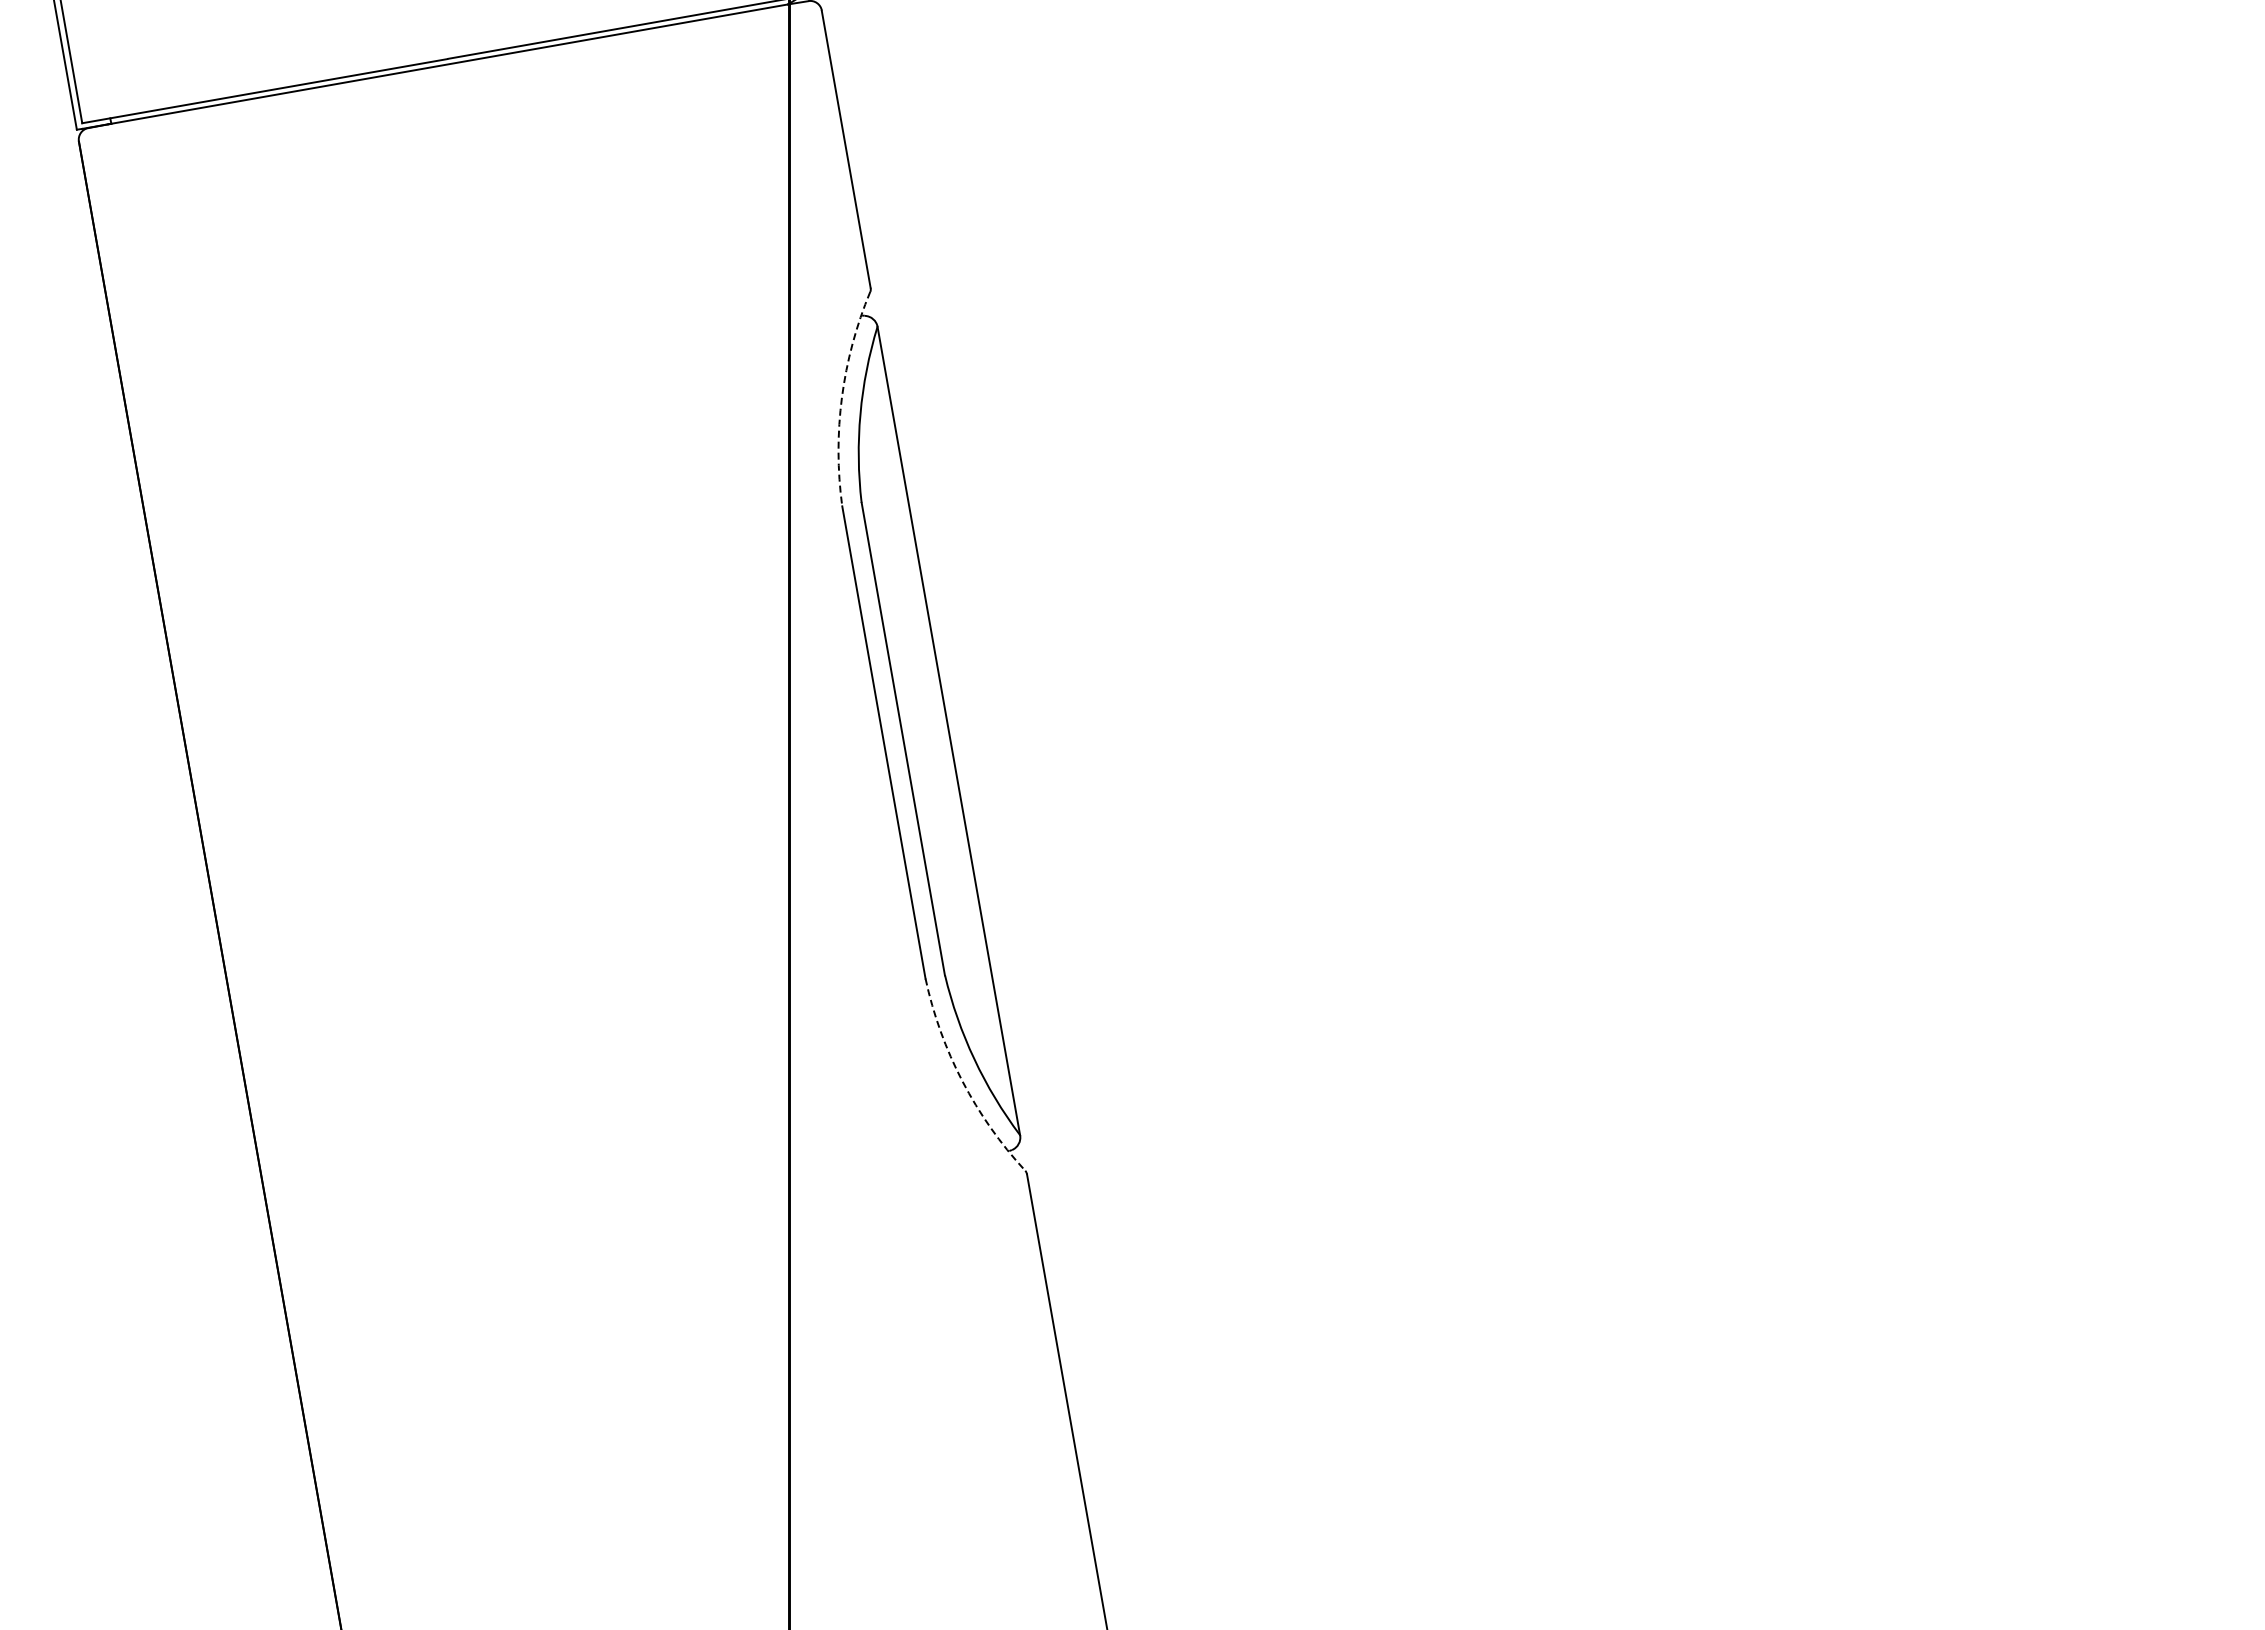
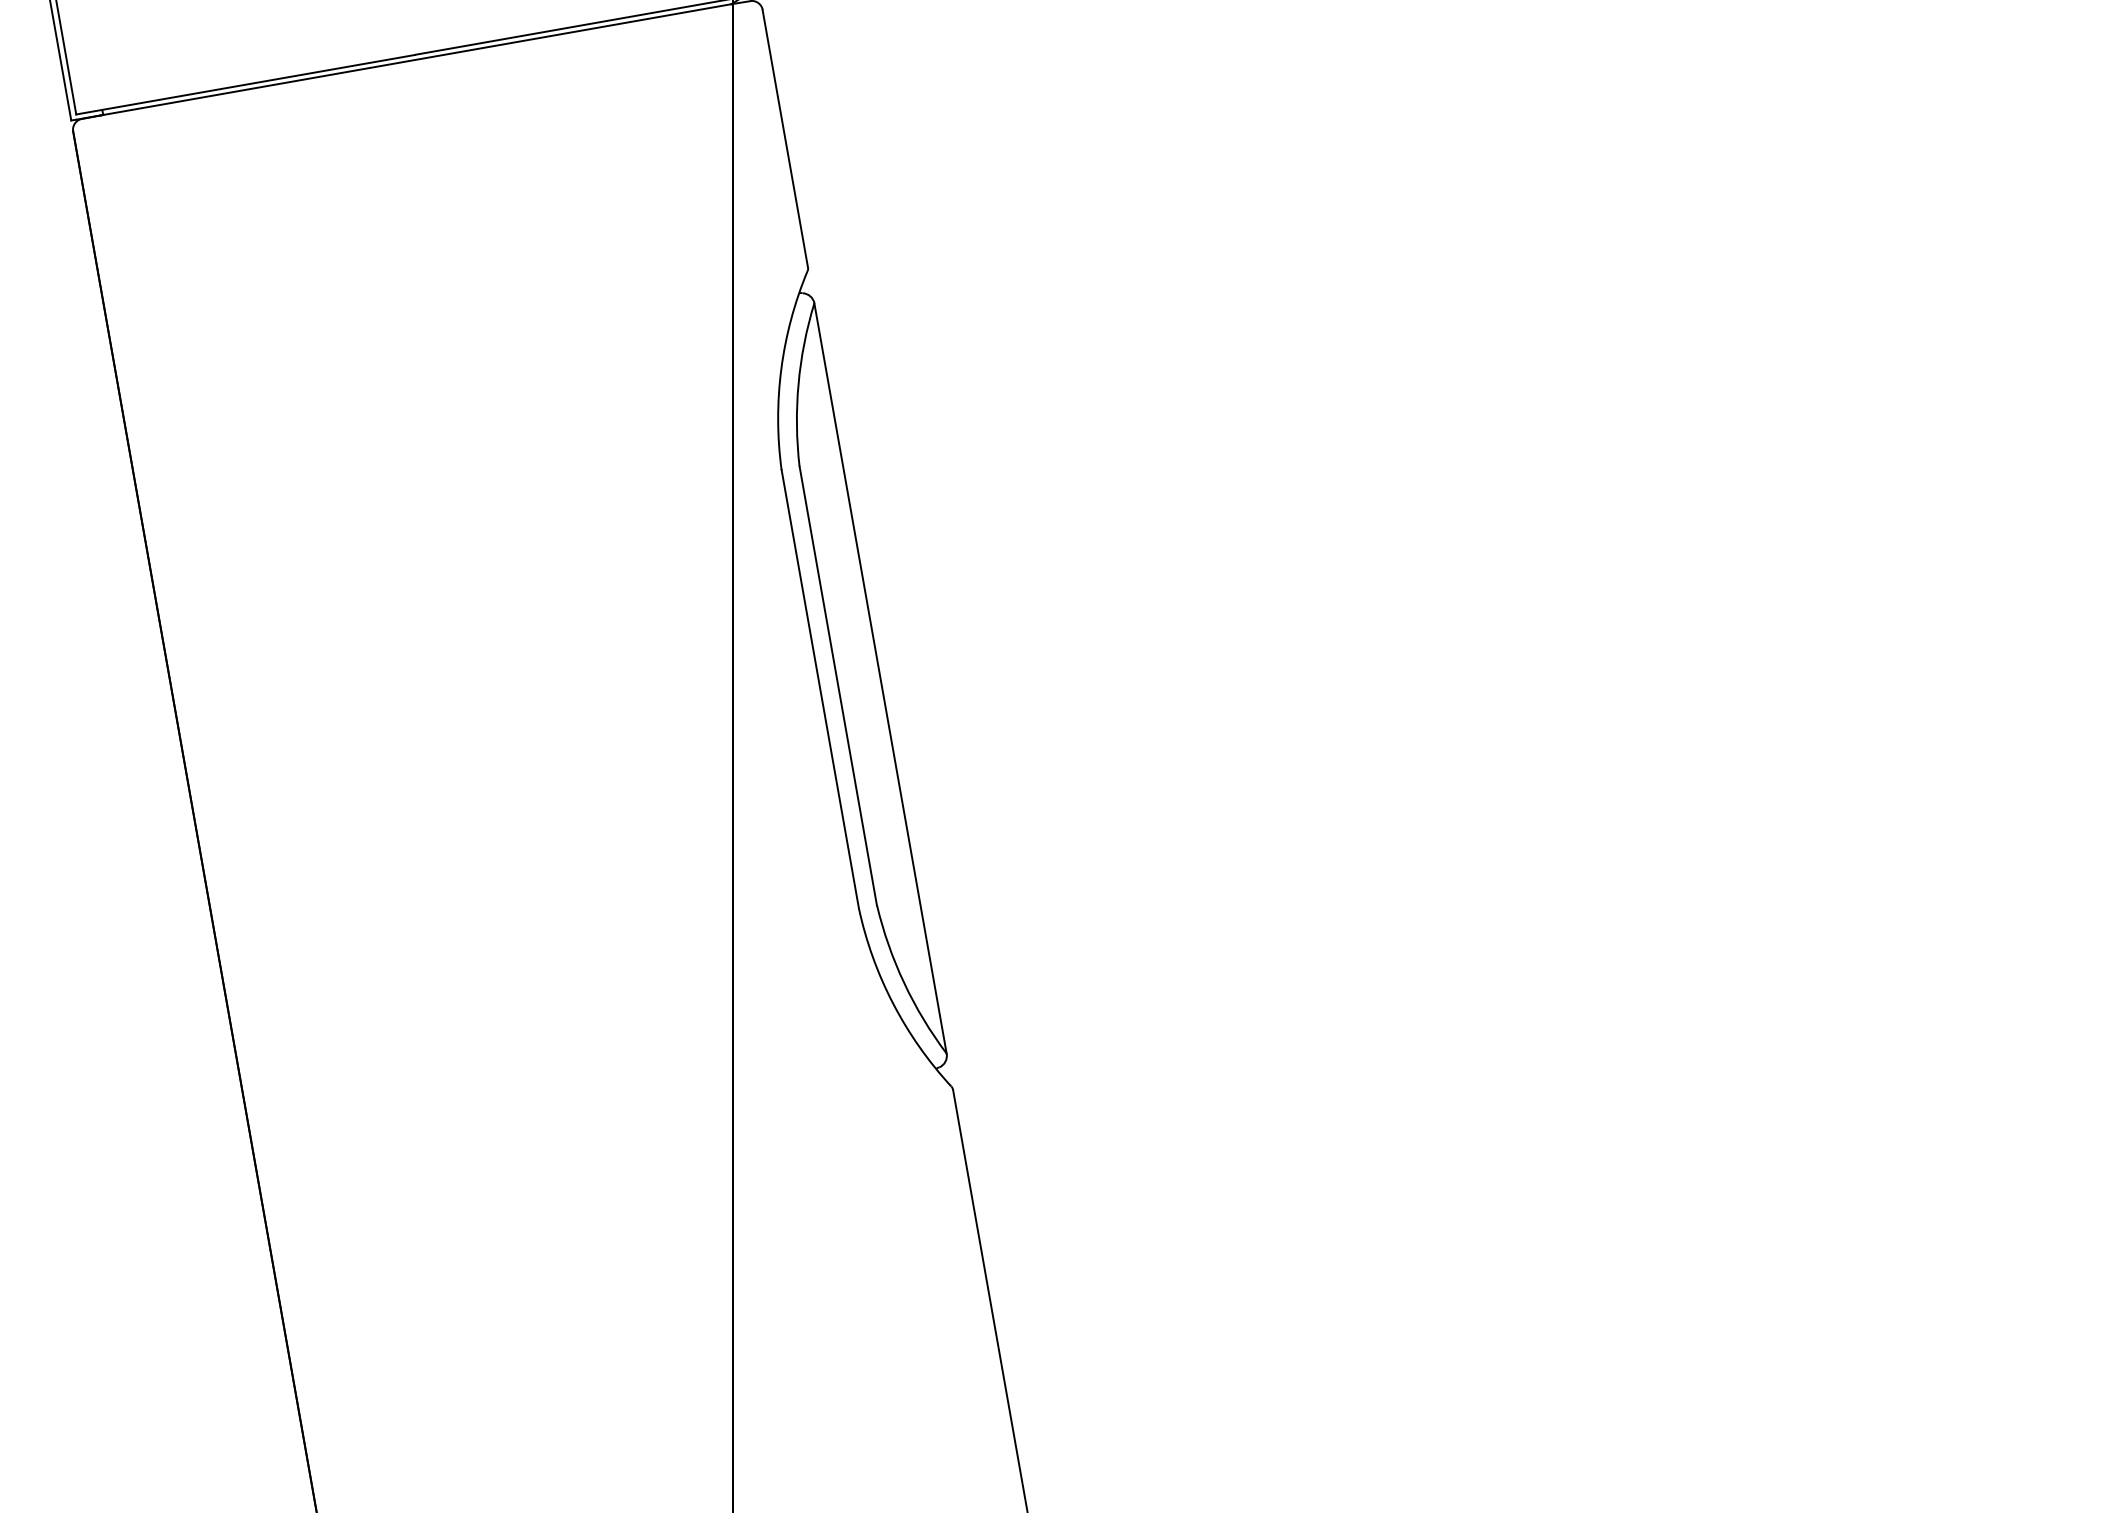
arc: (841, 397) -> (780, 369), dashed -> solid
arc: (962, 1081) -> (893, 1003), dashed -> solid

